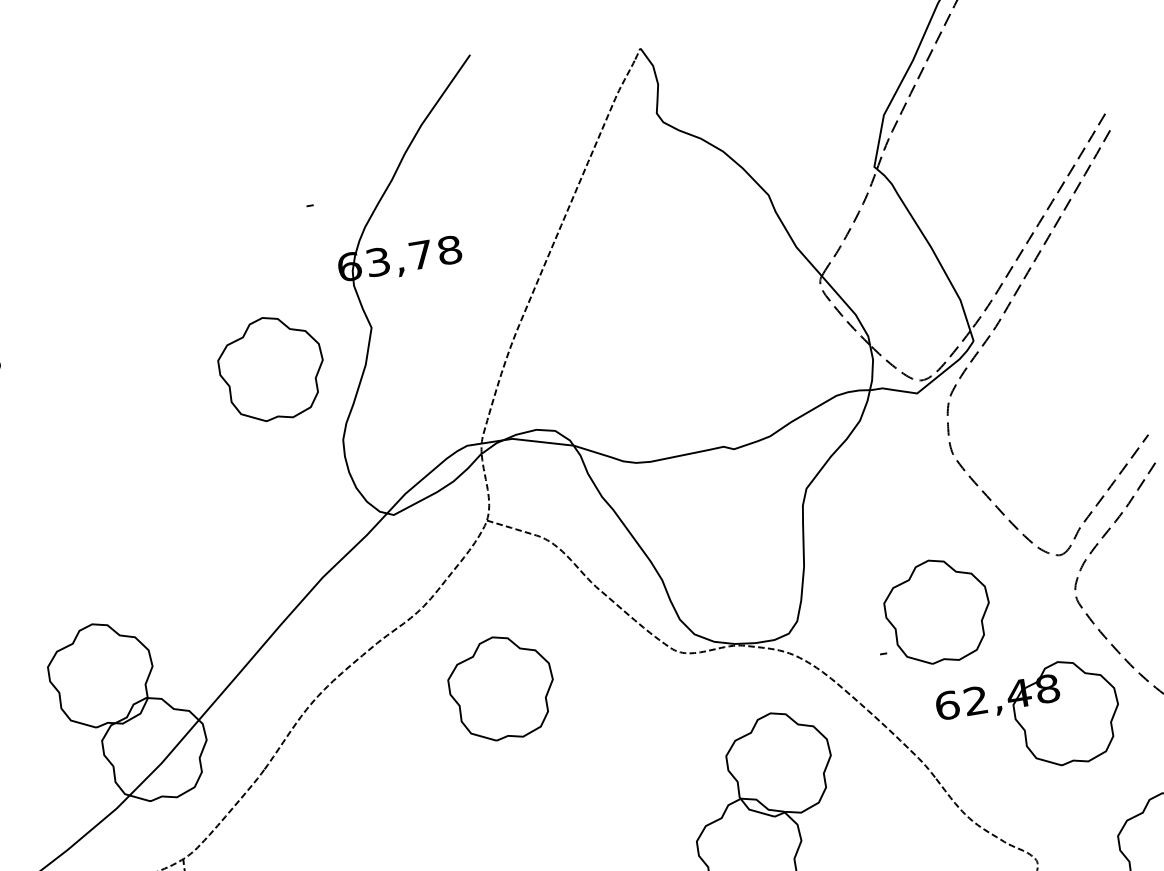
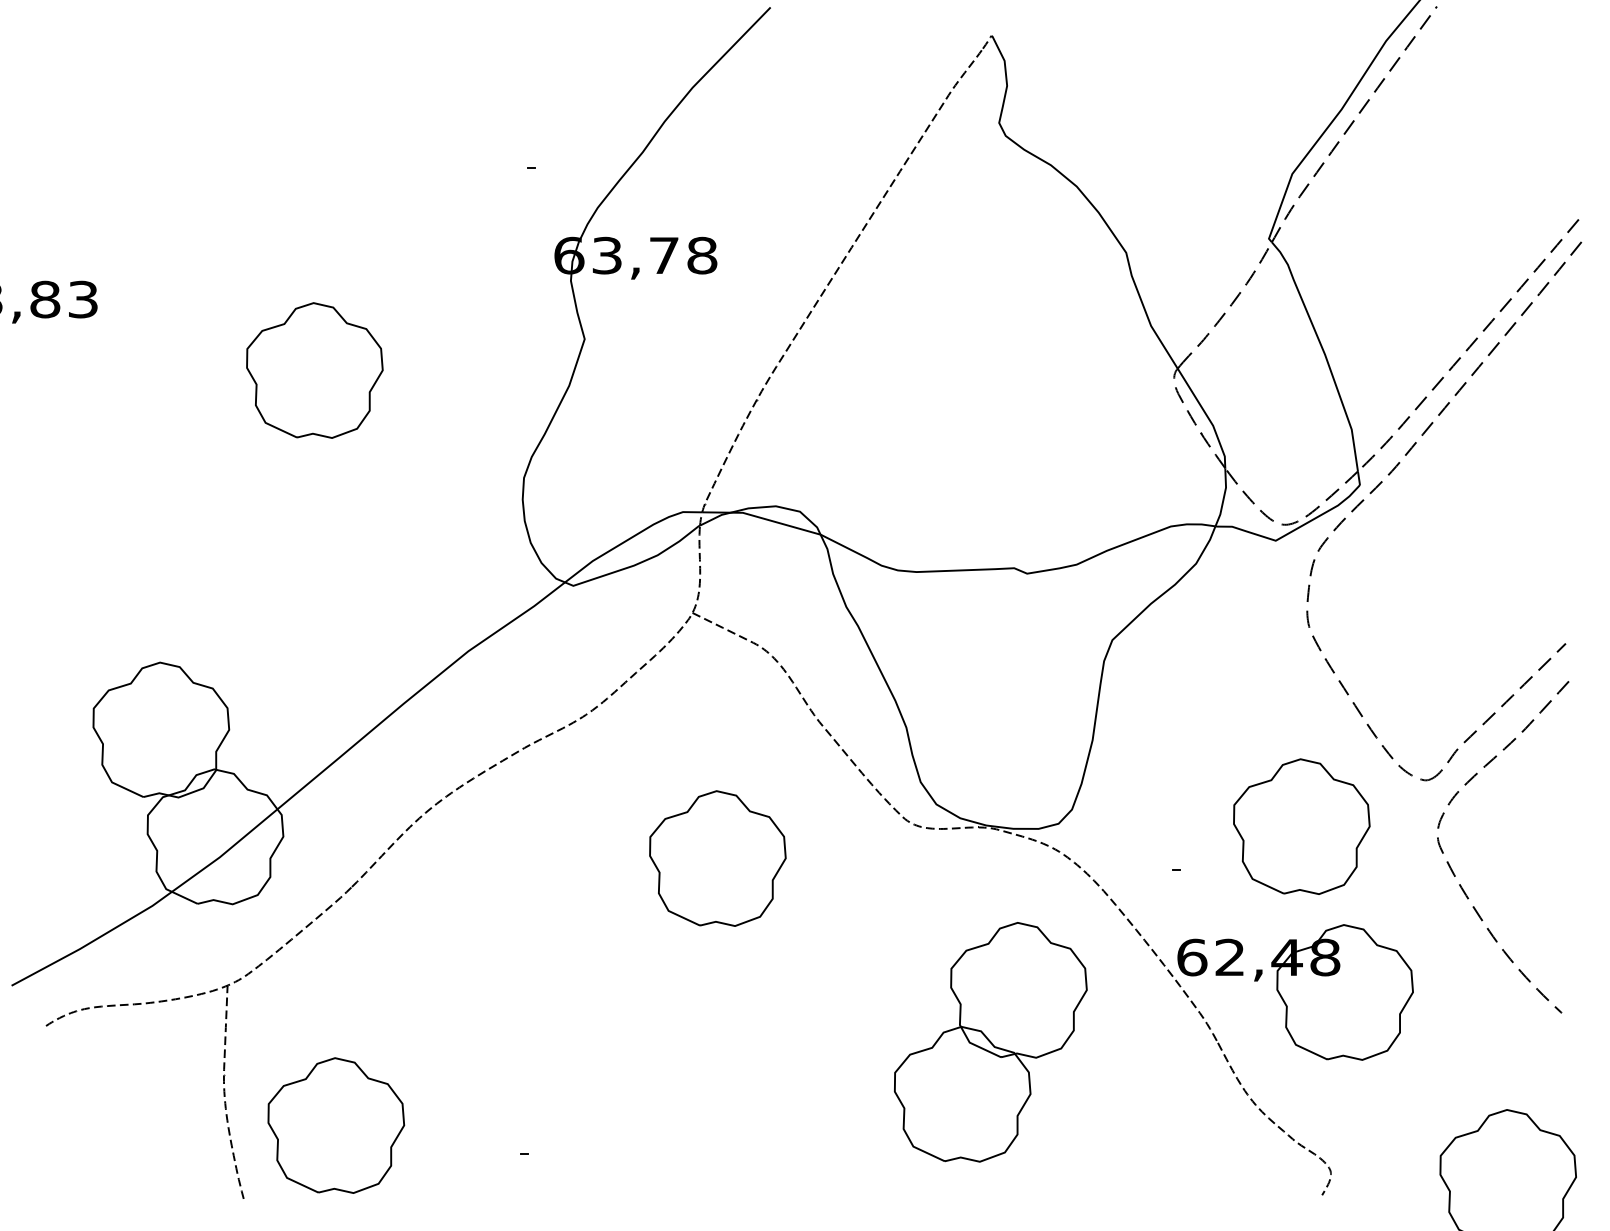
part: (271, 368) -> (314, 370), moved
part: (937, 611) -> (1301, 826), moved
part: (501, 688) -> (717, 858), moved
part: (1029, 718) -> (1295, 992), moved

